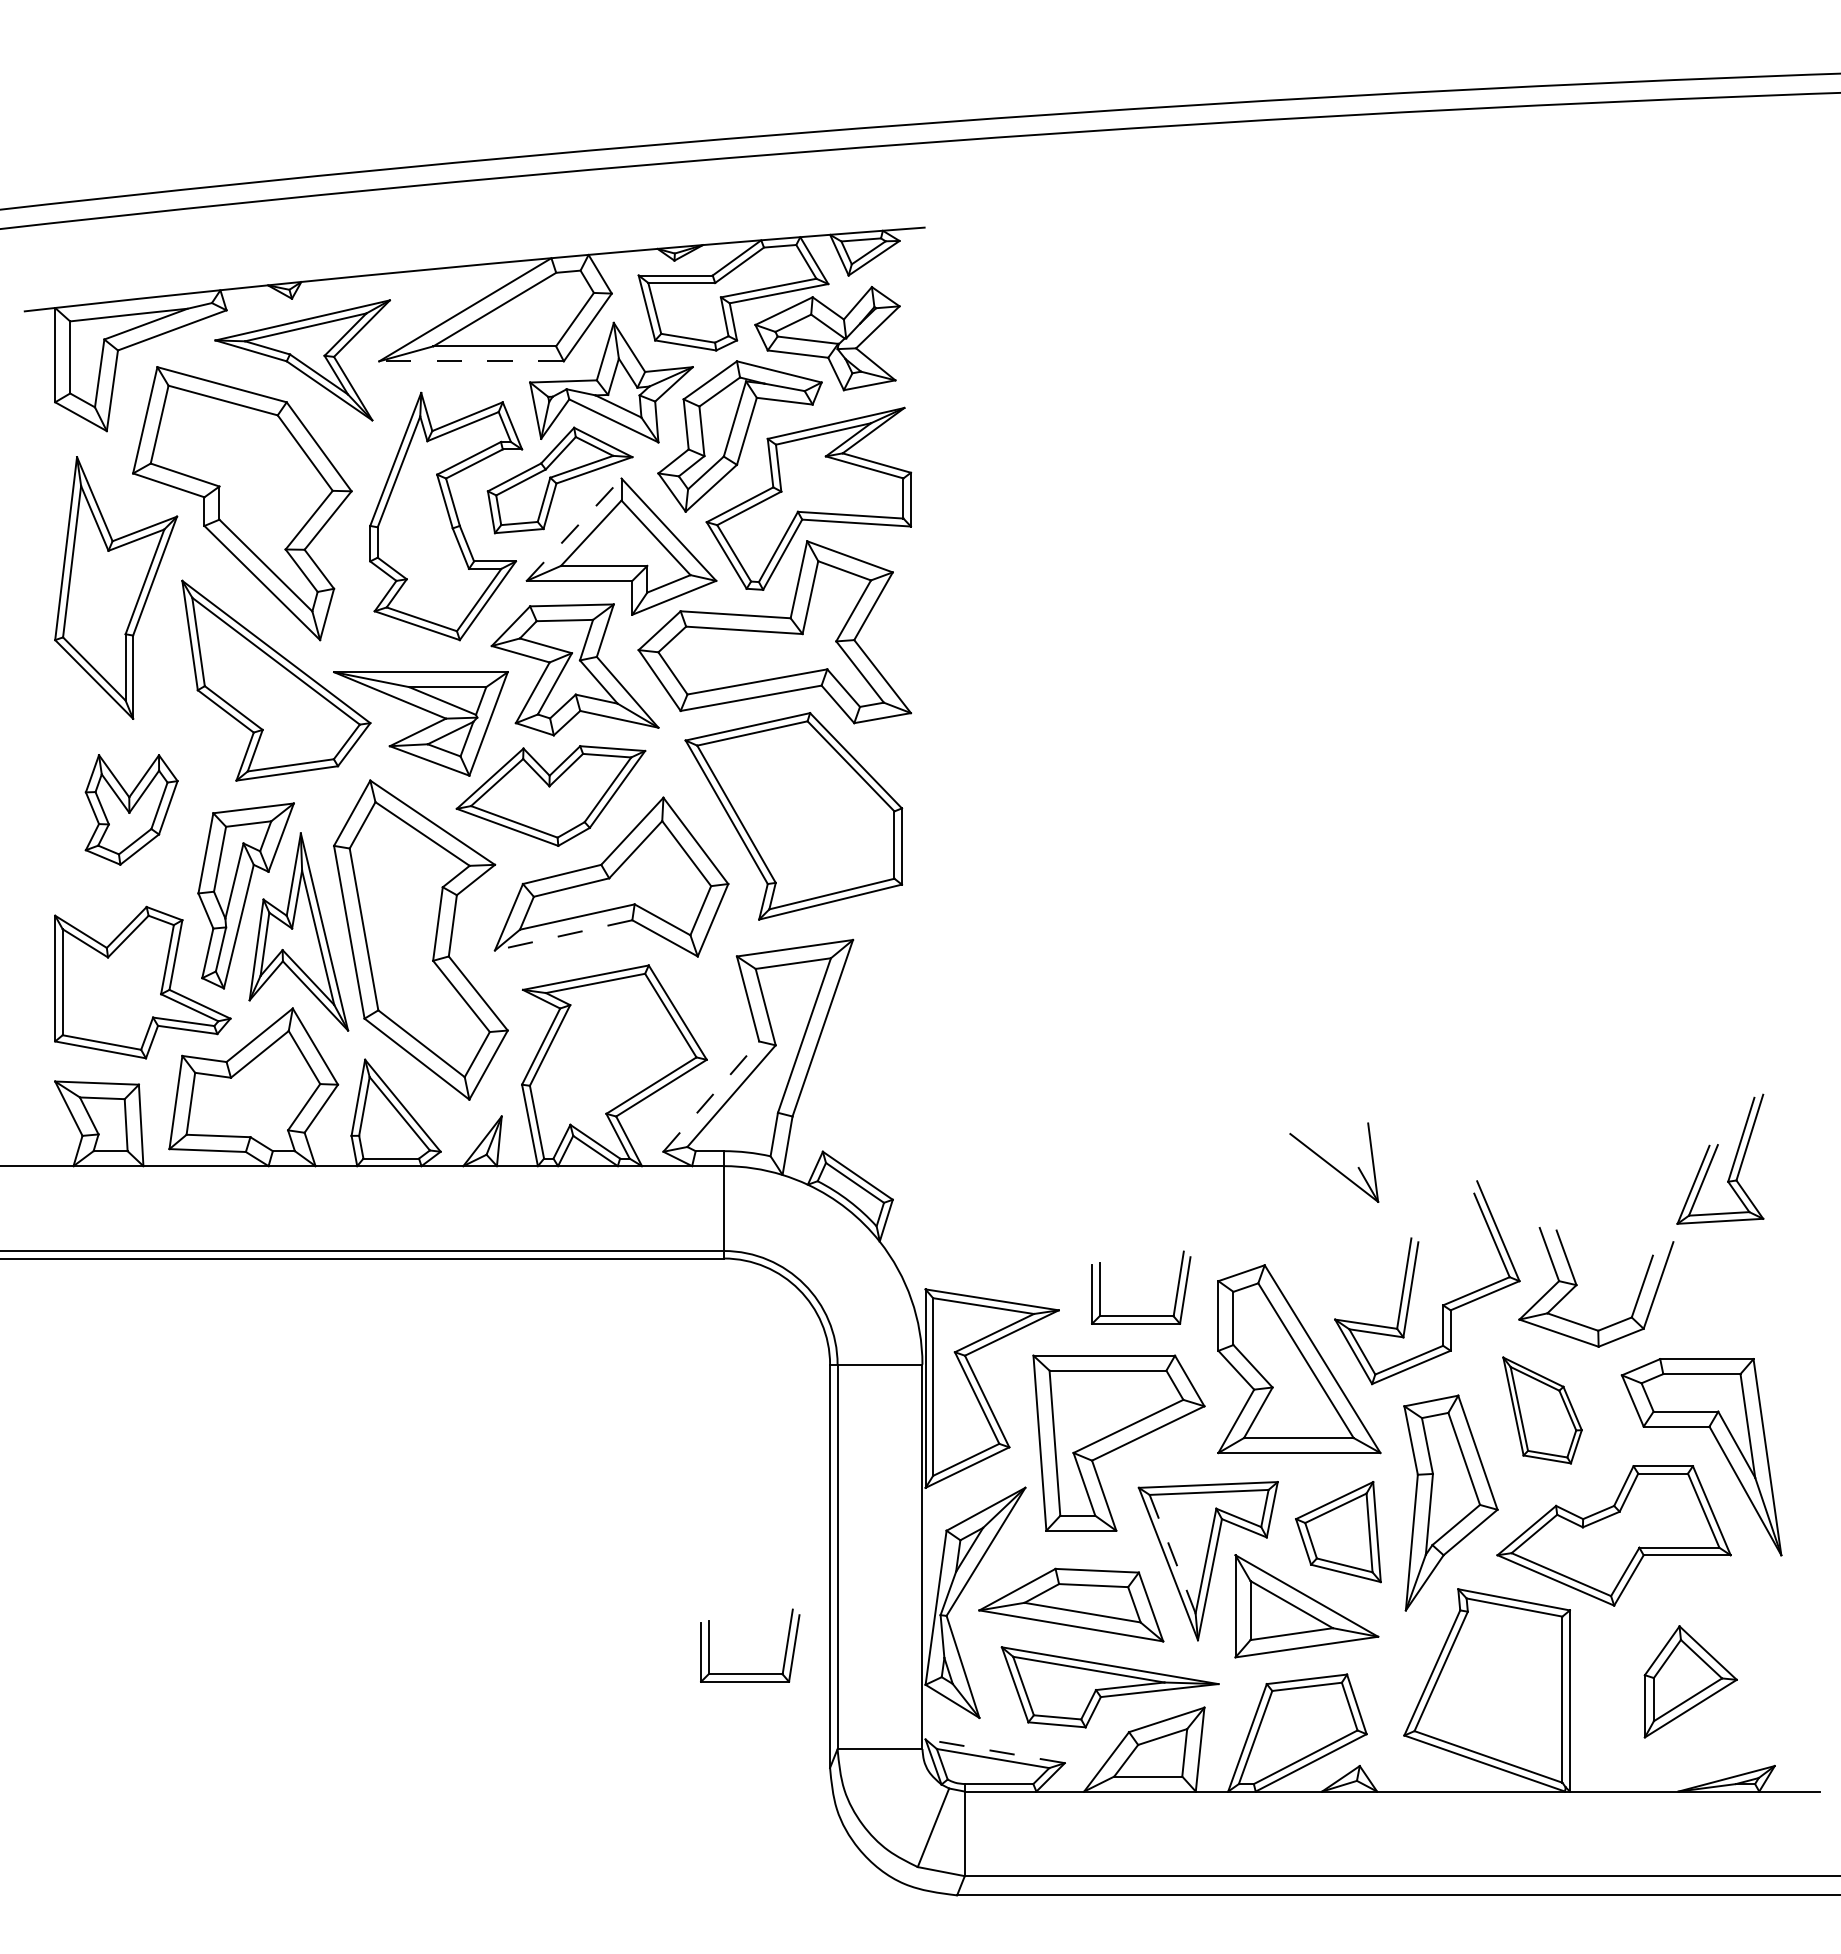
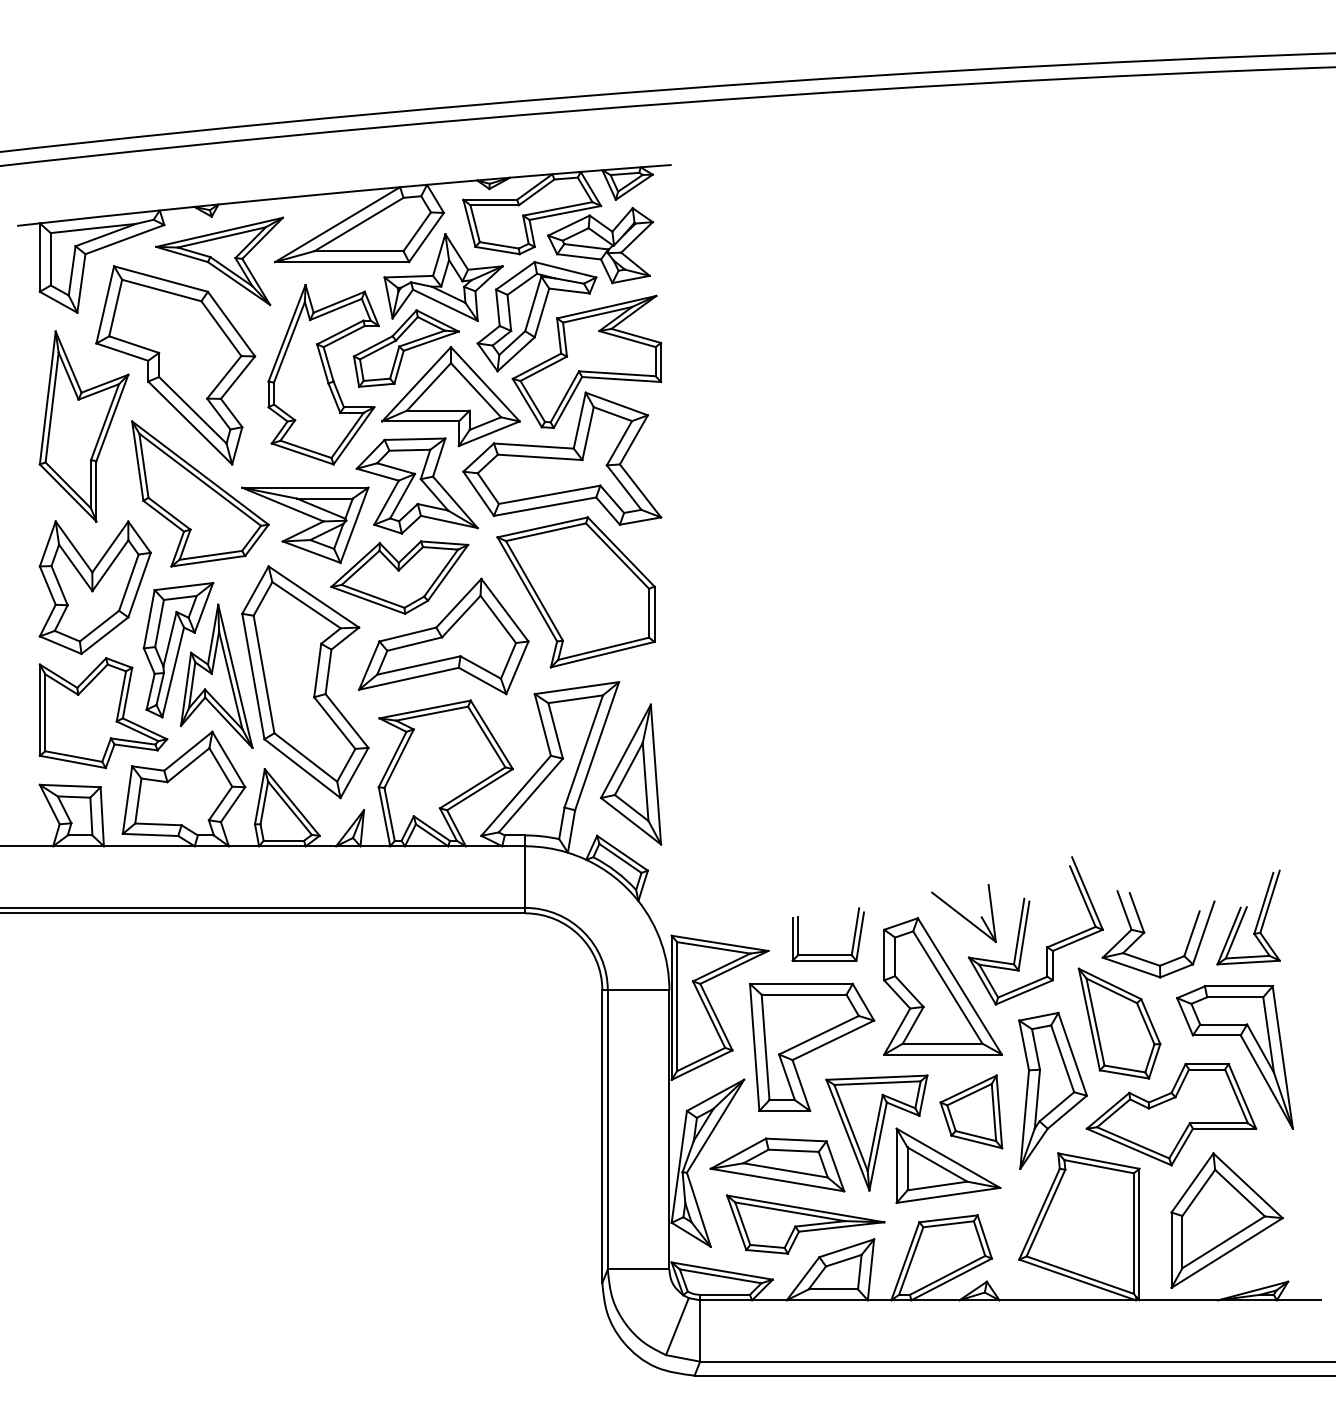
line: (471, 361) -> (342, 262), dashed -> solid
line: (574, 529) -> (416, 384), dashed -> solid
part: (131, 809) -> (95, 587), size x1.67
line: (563, 935) -> (408, 678), dashed -> solid
part: (869, 1067) -> (630, 774), added
line: (711, 1096) -> (516, 795), dashed -> solid
part: (1714, 1156) -> (1244, 915), moved
part: (1334, 1162) -> (964, 913), moved
part: (1542, 1410) -> (1119, 1023), size x1.43
line: (1172, 1554) -> (850, 1128), dashed -> solid
part: (750, 1673) -> (544, 1214), removed
part: (1690, 1681) -> (1226, 1220), size x1.67
line: (995, 1751) -> (722, 1271), dashed -> solid

